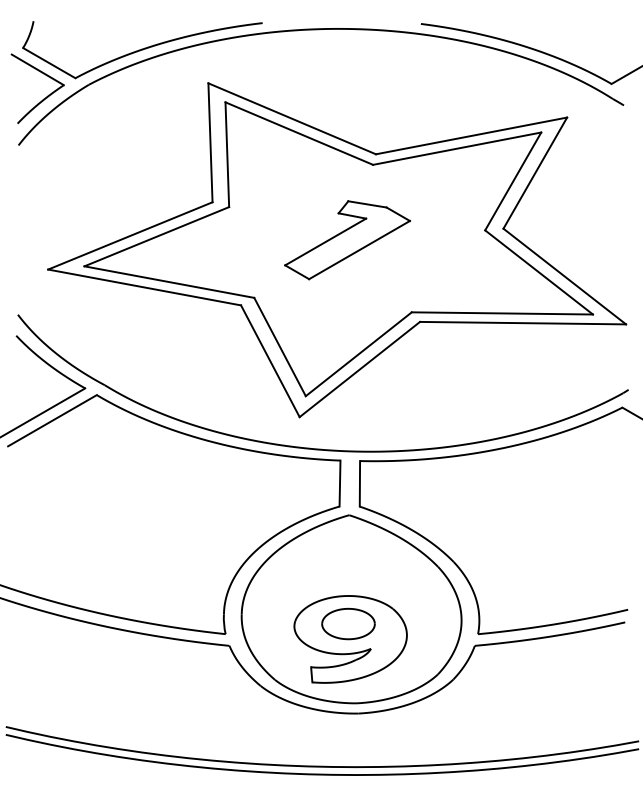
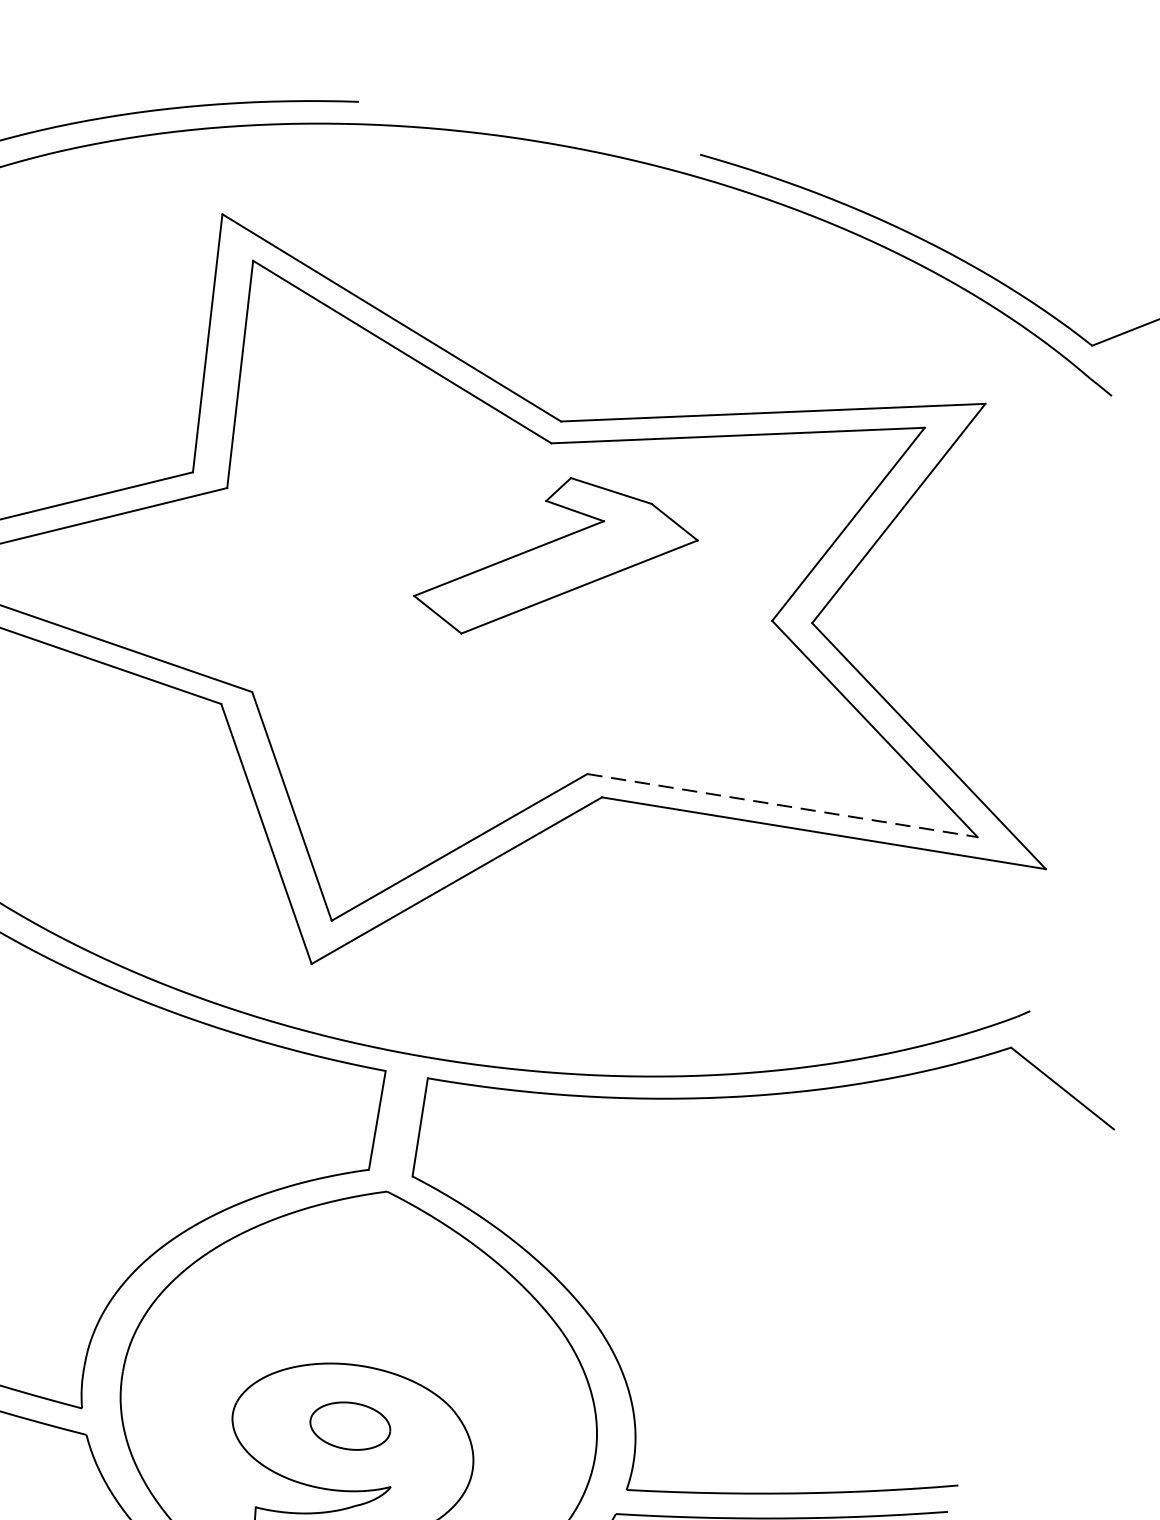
part: (347, 240) -> (556, 562), moved
line: (502, 313) -> (782, 805), solid -> dashed
part: (348, 623) -> (350, 1425), size x0.7

